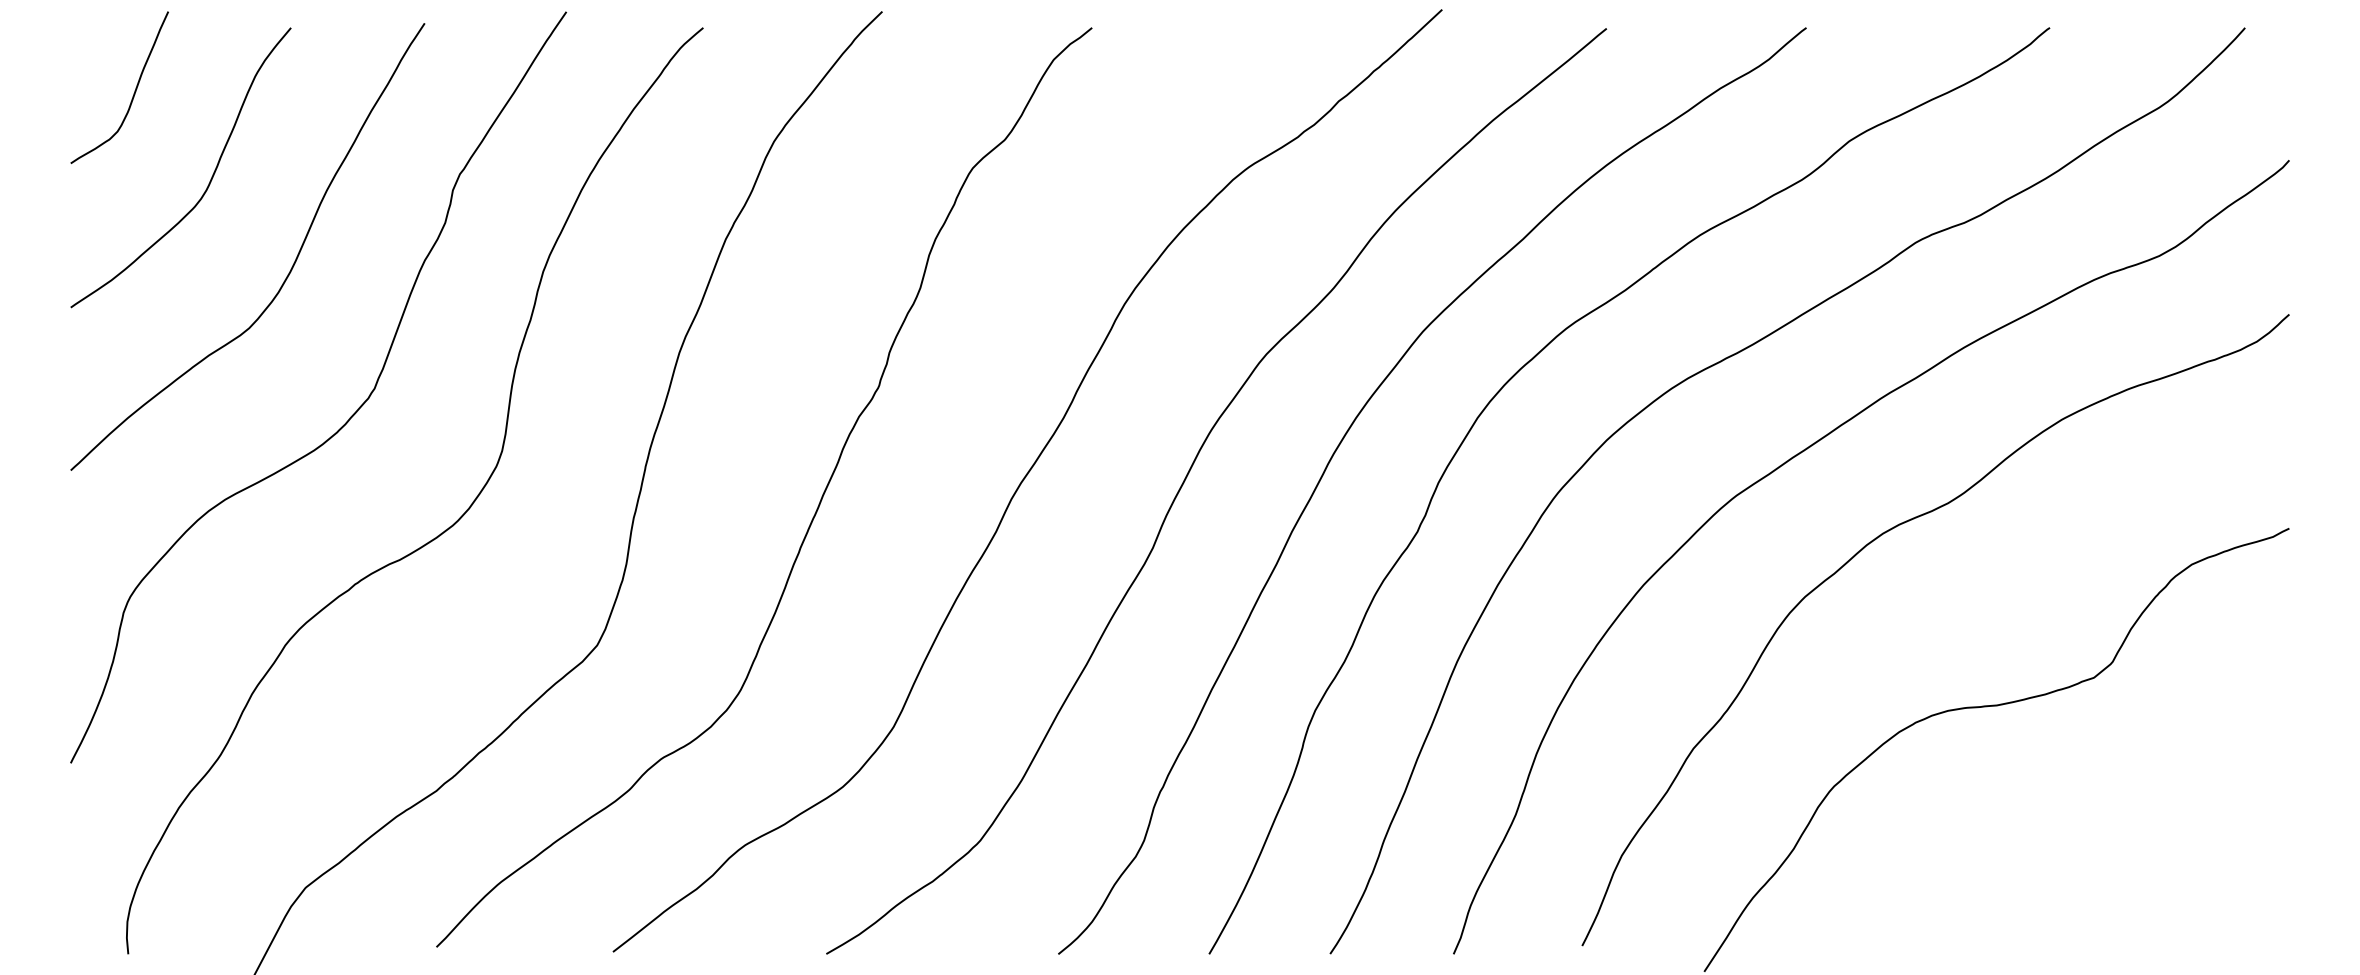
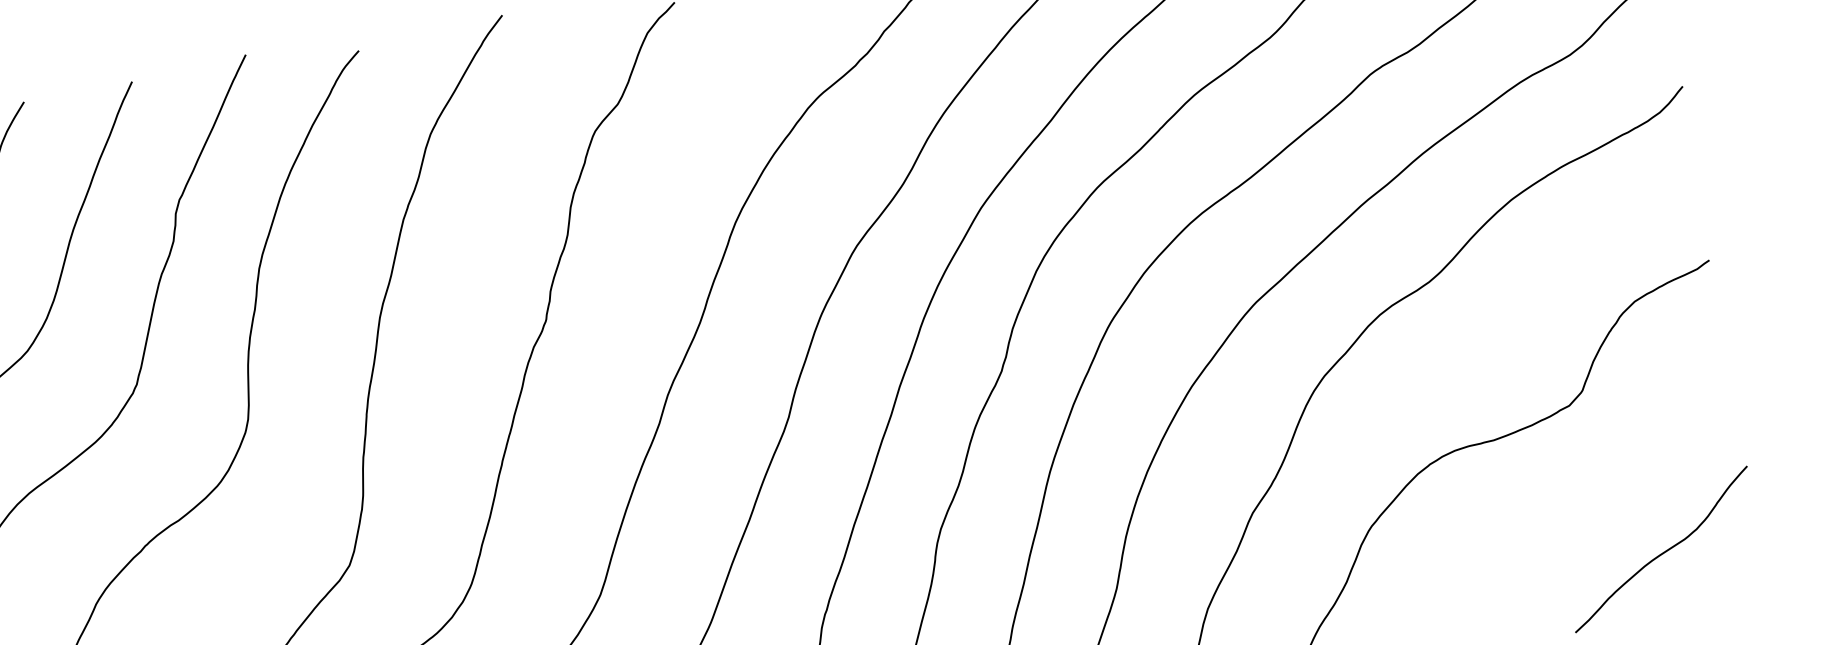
curve: (2179, 871) -> (1662, 552), added

